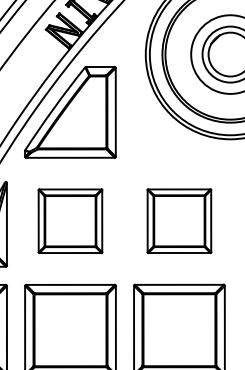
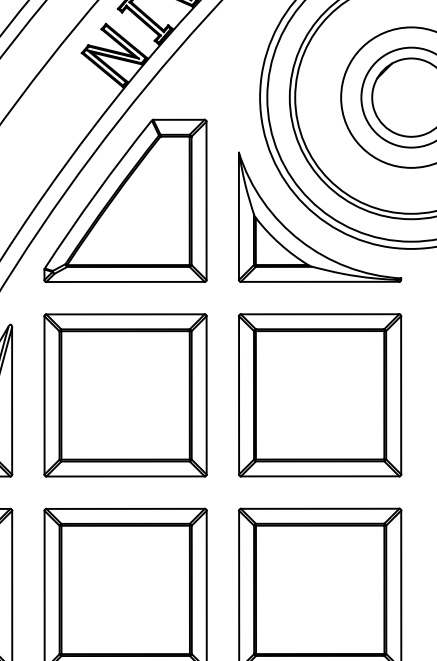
part: (167, 132) -> (298, 236), added
part: (70, 220) -> (125, 393), size x1.43
part: (179, 220) -> (320, 393), size x1.43

